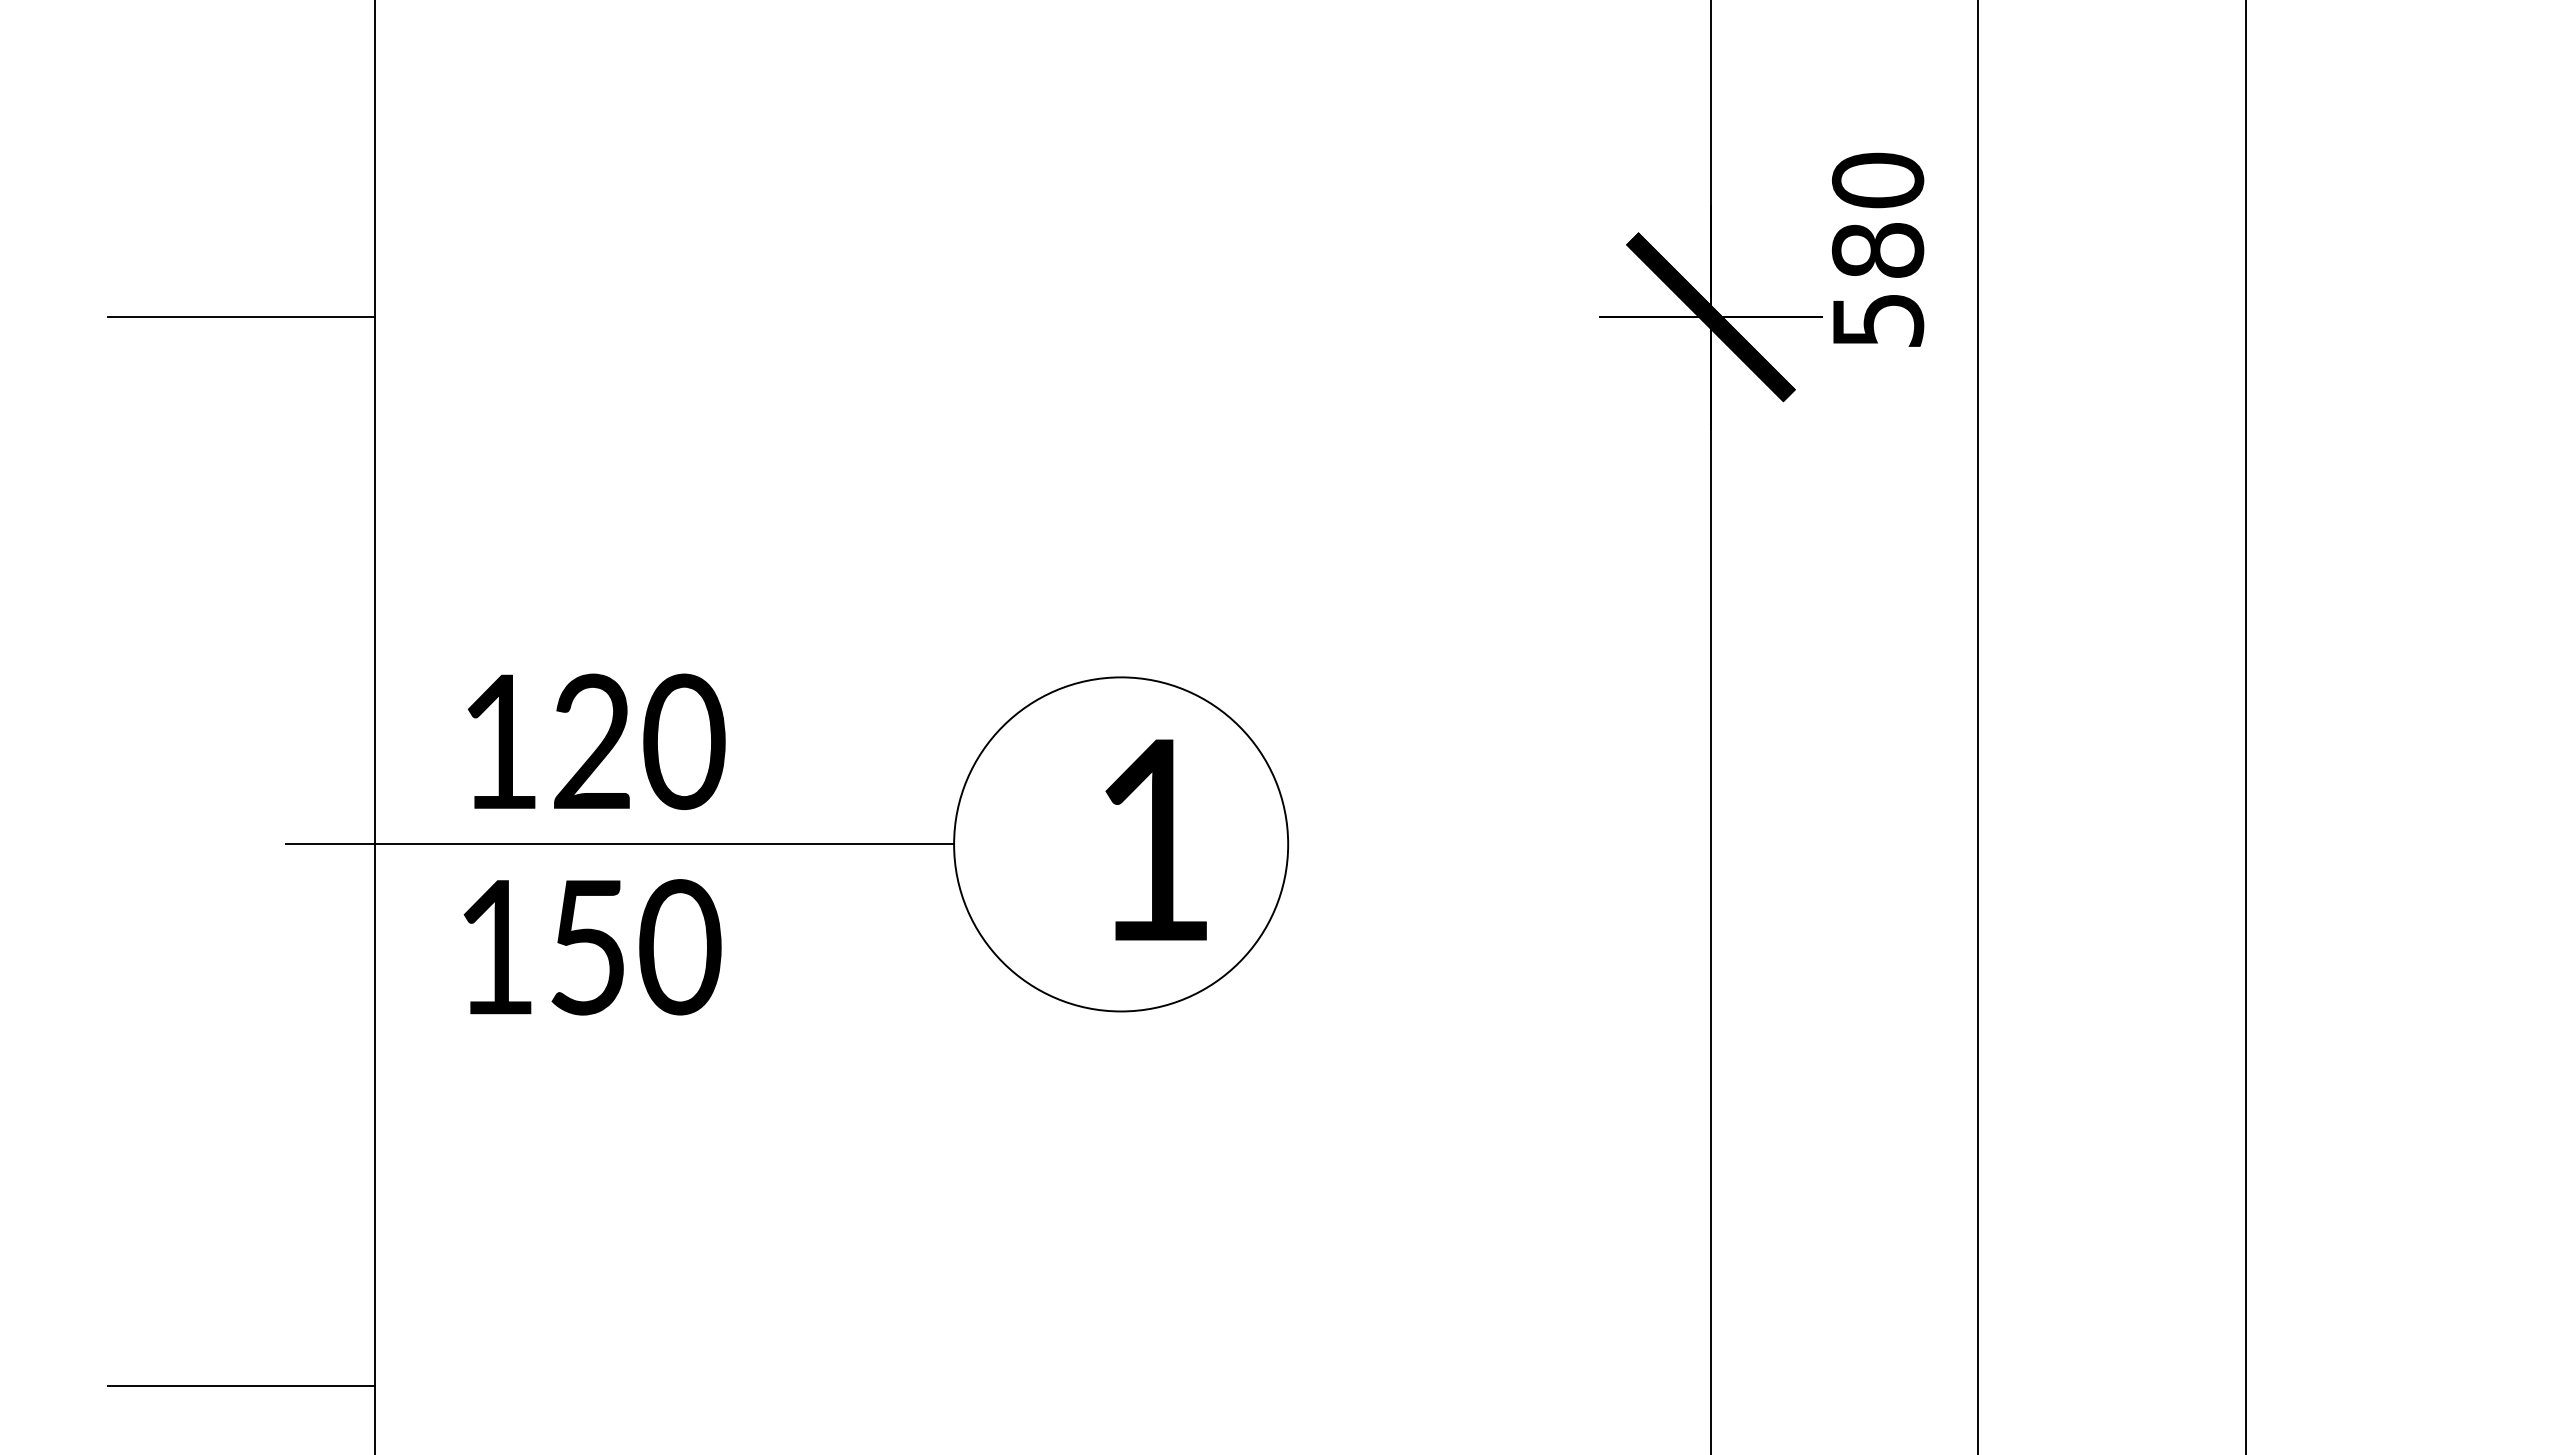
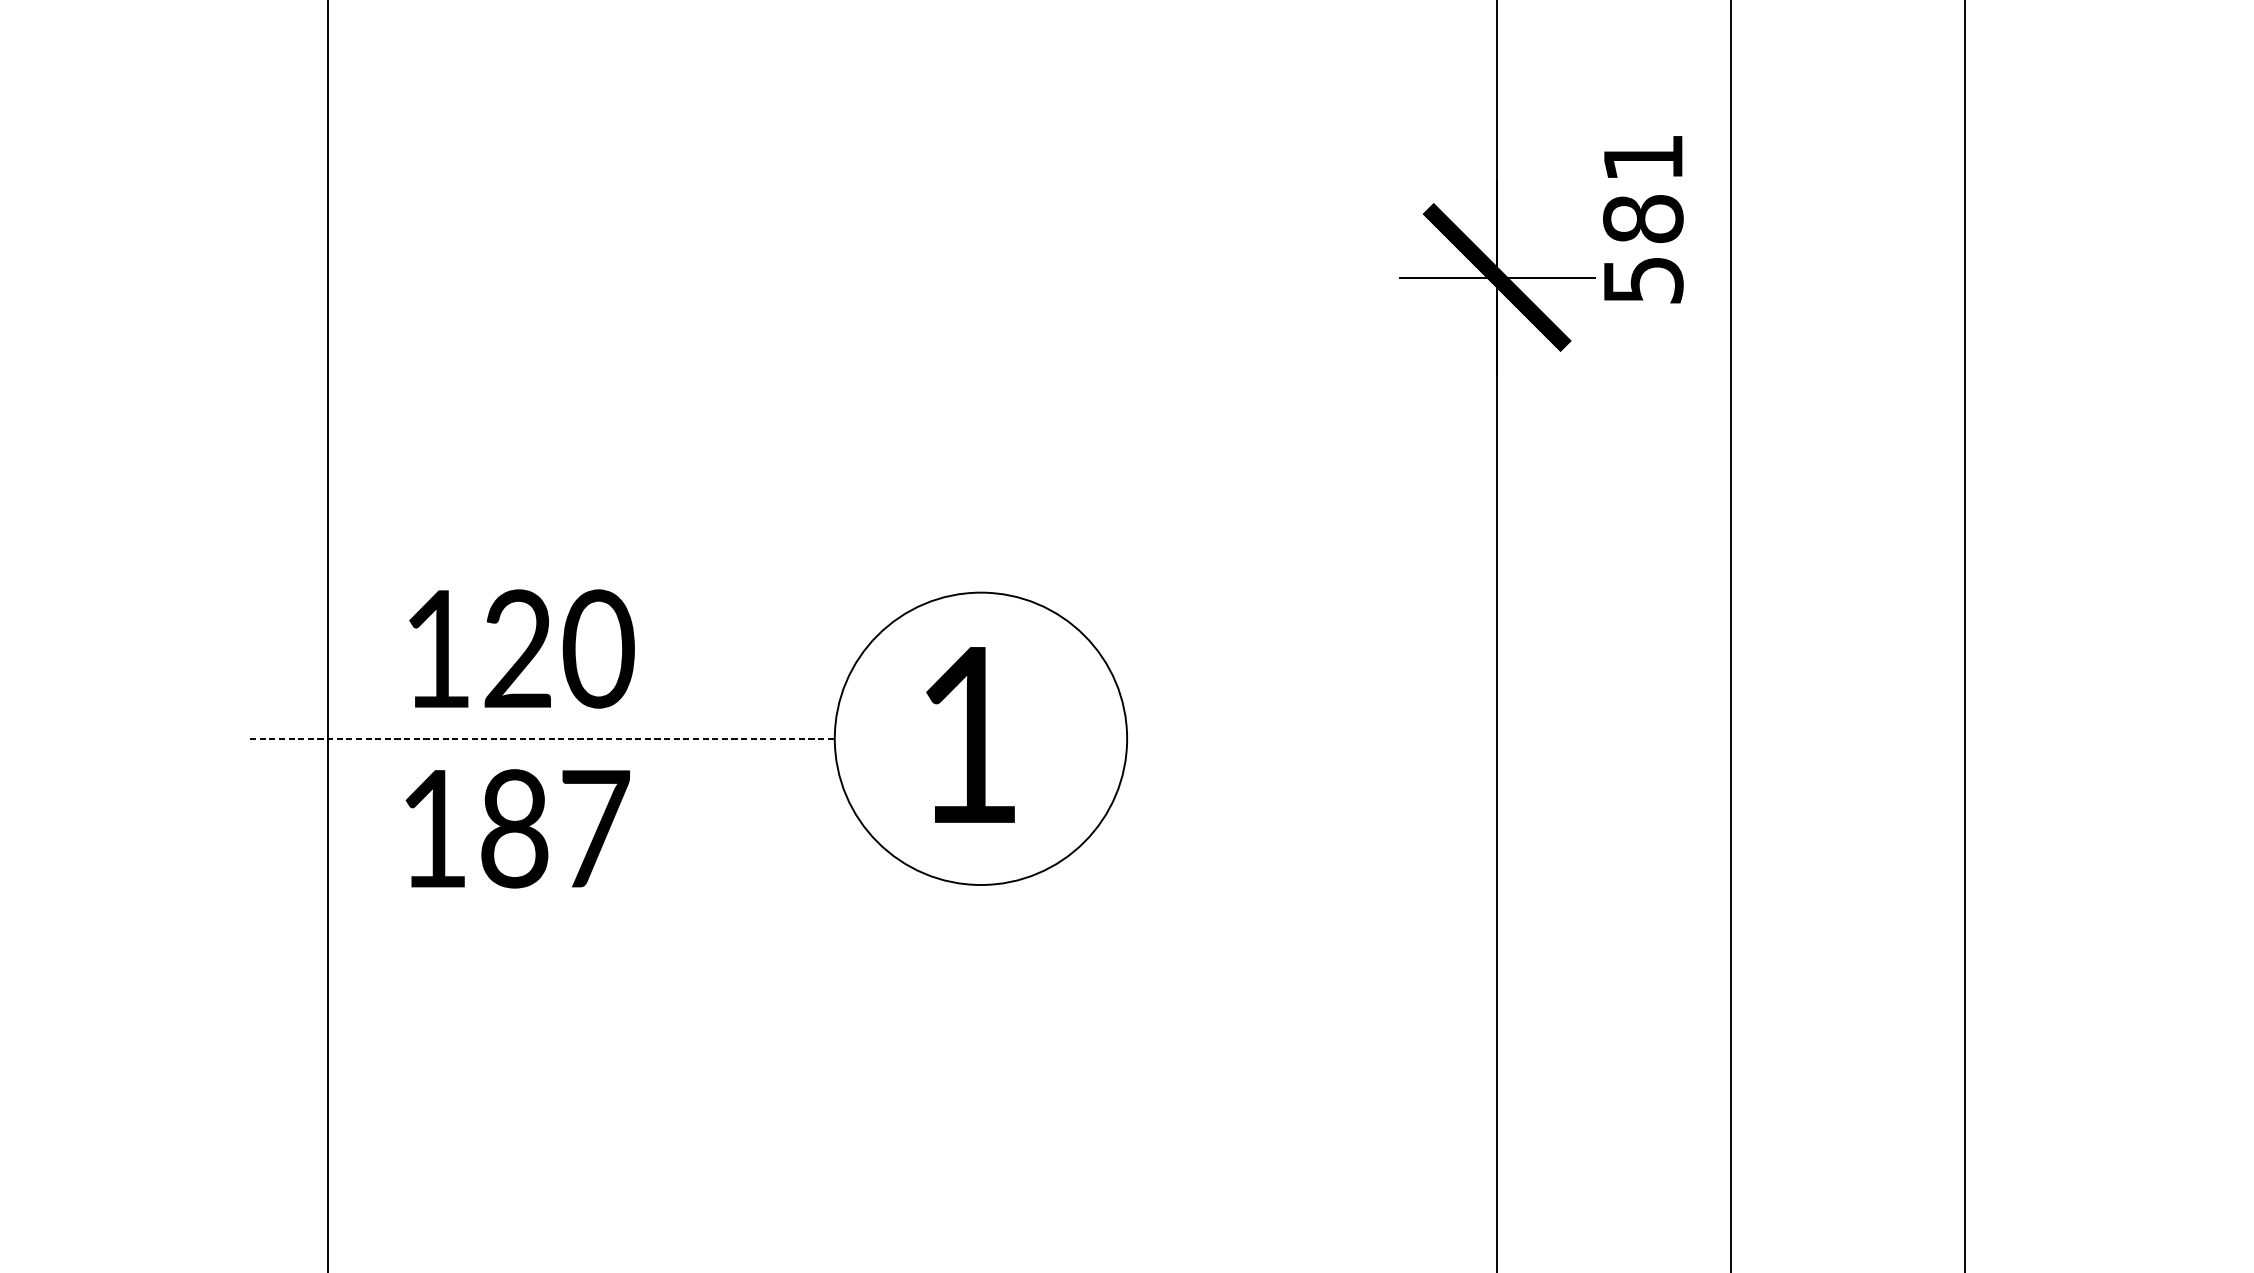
text: (1877, 180) -> (1642, 157), 580 -> 581
line: (241, 317) -> (211, 277), removed
text: (1155, 839) -> (969, 734), moved
line: (620, 844) -> (542, 738), solid -> dashed
text: (635, 947) -> (555, 829), 150 -> 187
line: (241, 1386) -> (211, 1213), removed

